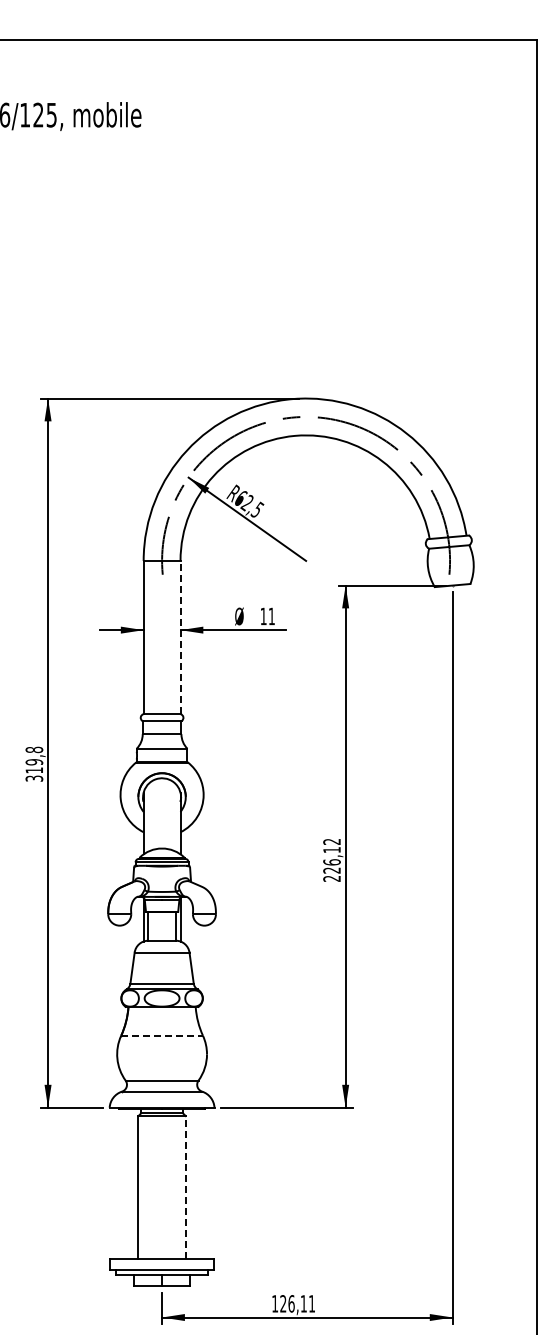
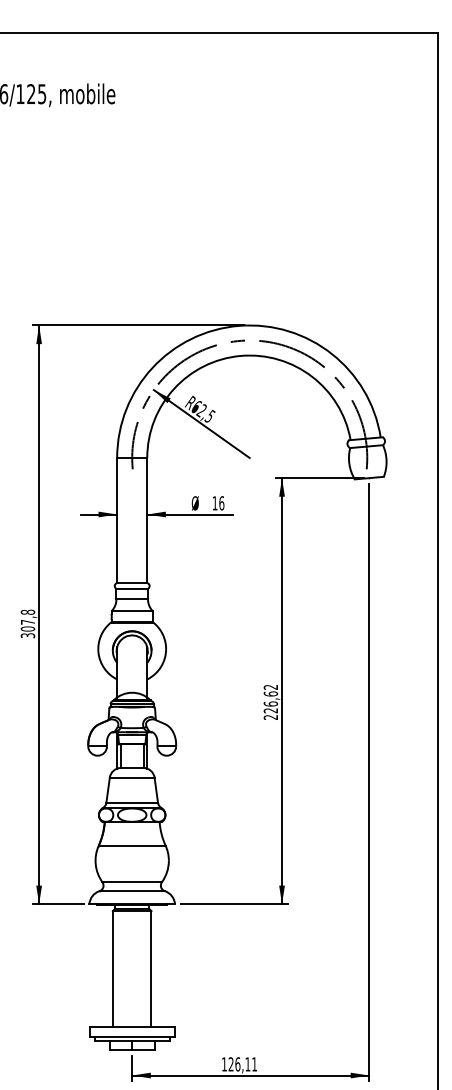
text: (271, 616) -> (221, 503), 11 -> 16
line: (180, 637) -> (147, 520), dashed -> solid
text: (34, 766) -> (28, 625), 319,8 -> 307,8
text: (331, 849) -> (270, 693), 226,12 -> 226,62
line: (162, 1035) -> (132, 845), dashed -> solid
line: (185, 1186) -> (151, 968), dashed -> solid

